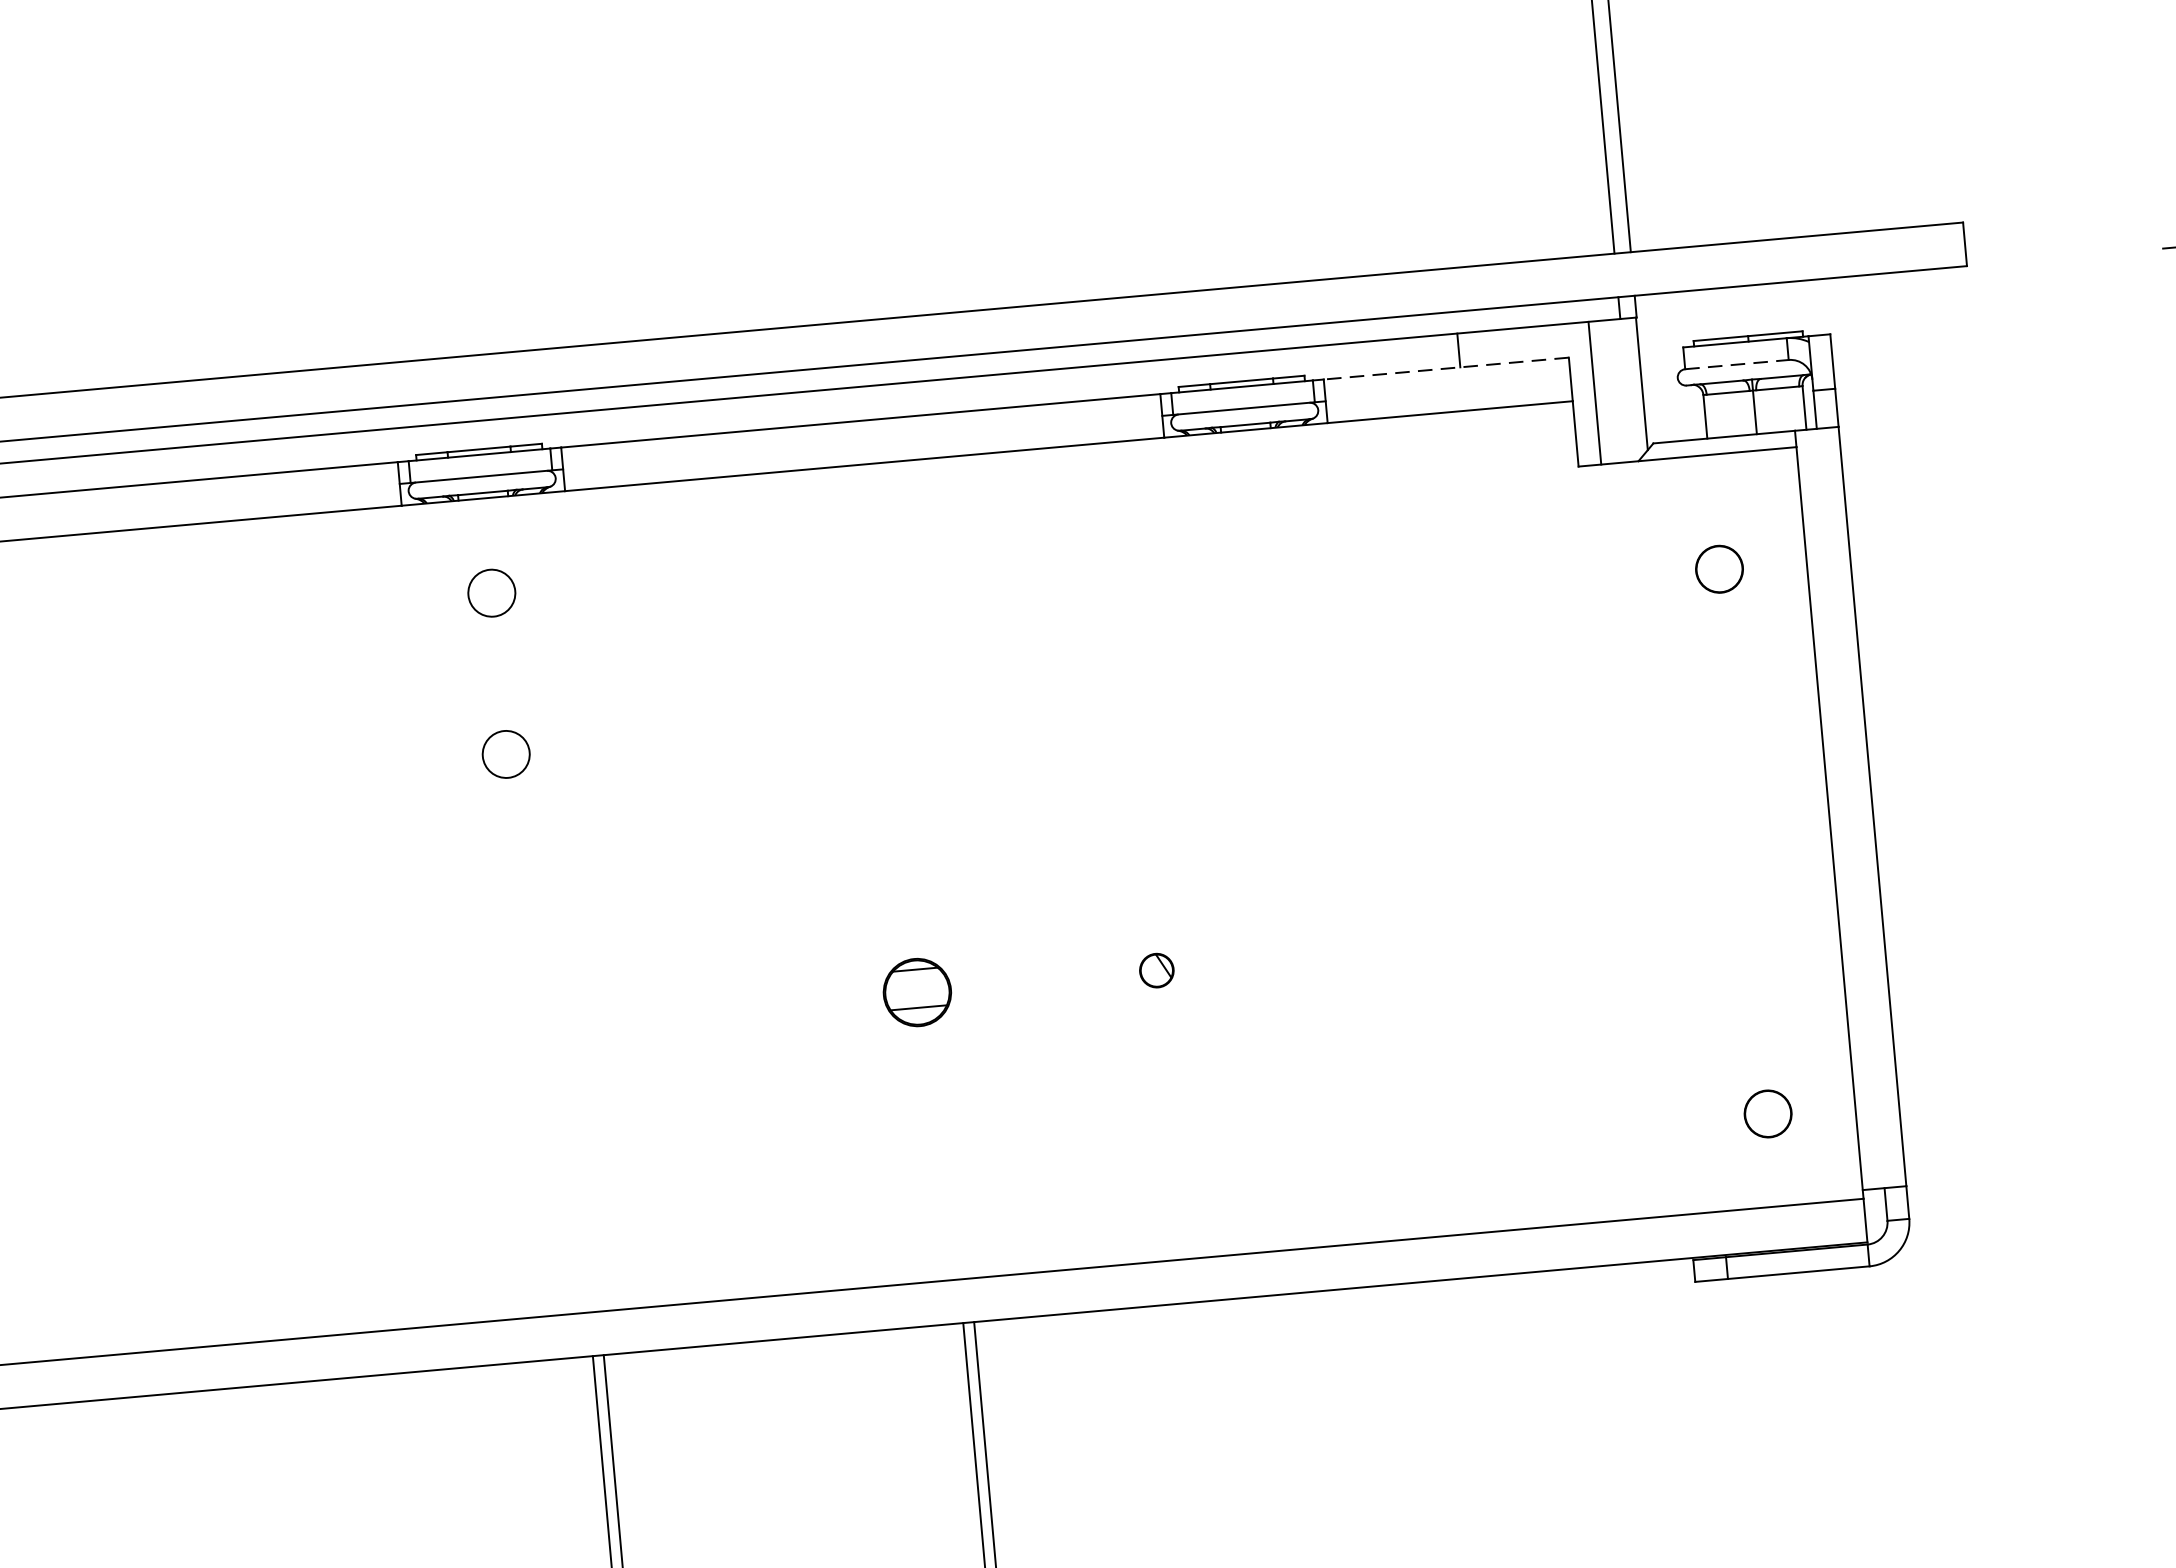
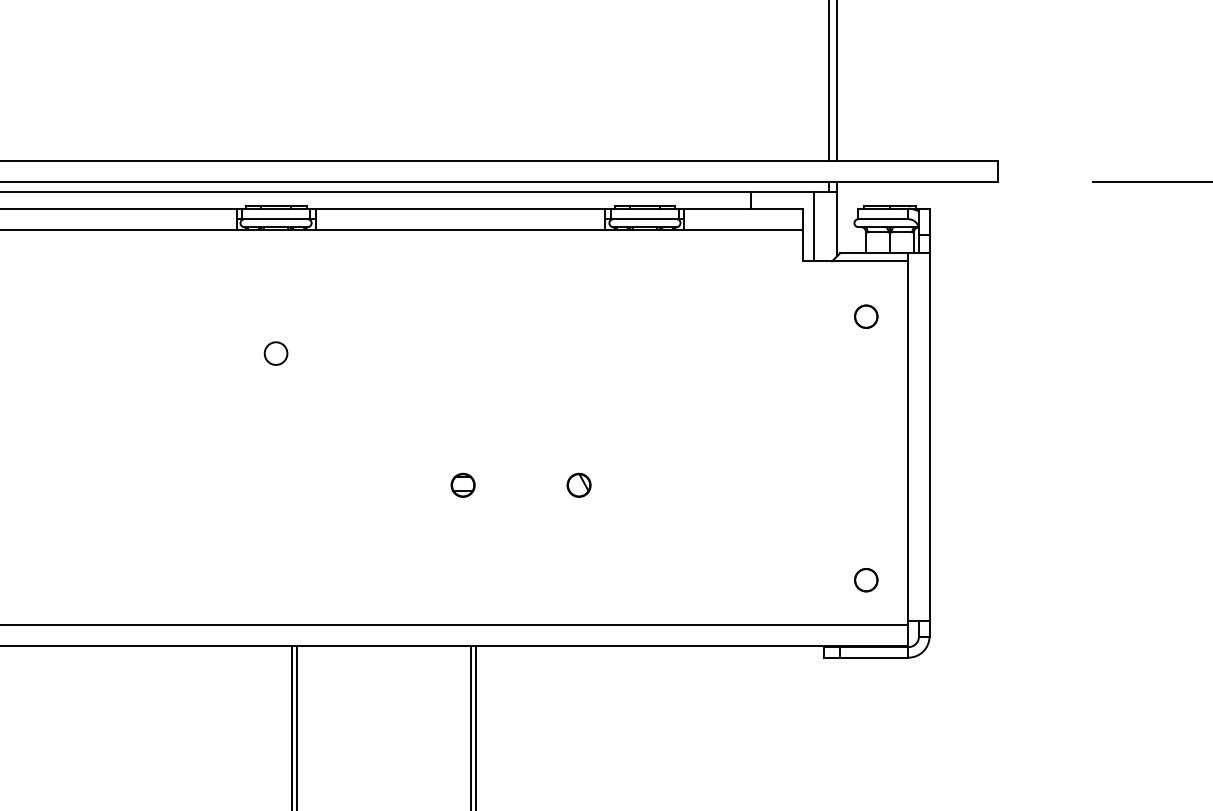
line: (1737, 365) -> (883, 219), dashed -> solid
line: (1445, 368) -> (743, 208), dashed -> solid
circle: (490, 593) -> (275, 275), removed
part: (1155, 969) -> (578, 484), size x1.43
part: (915, 990) -> (462, 484), size x0.71

